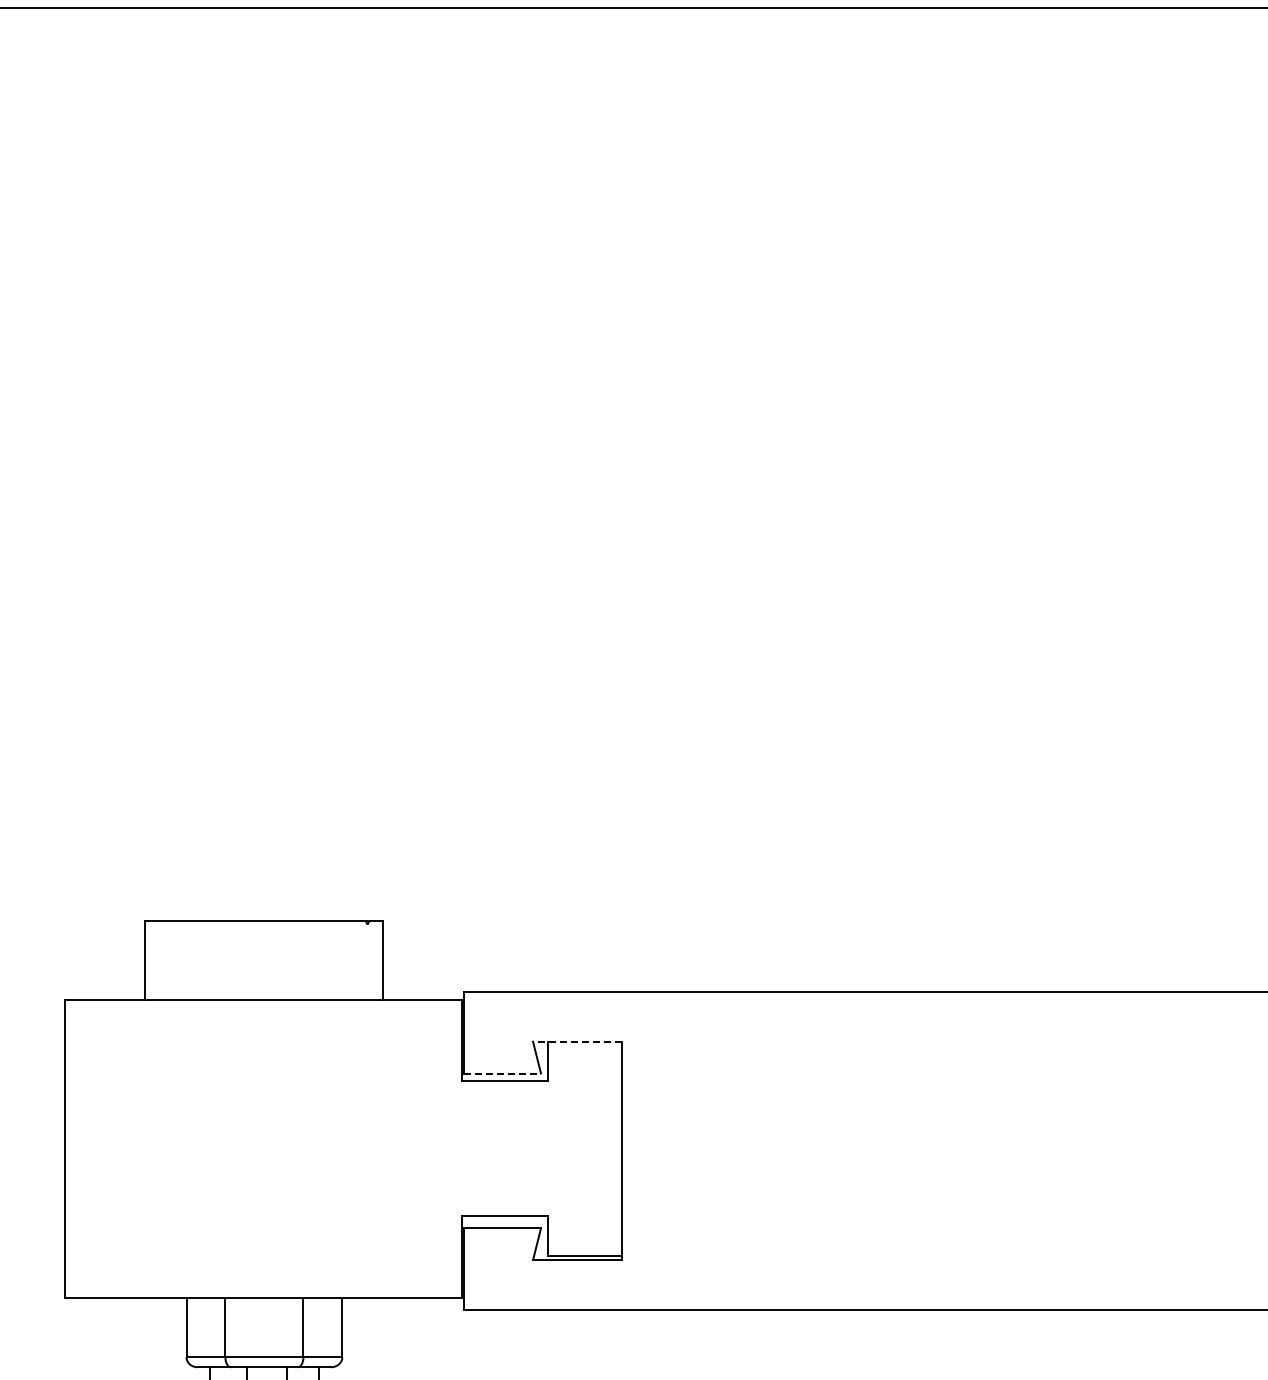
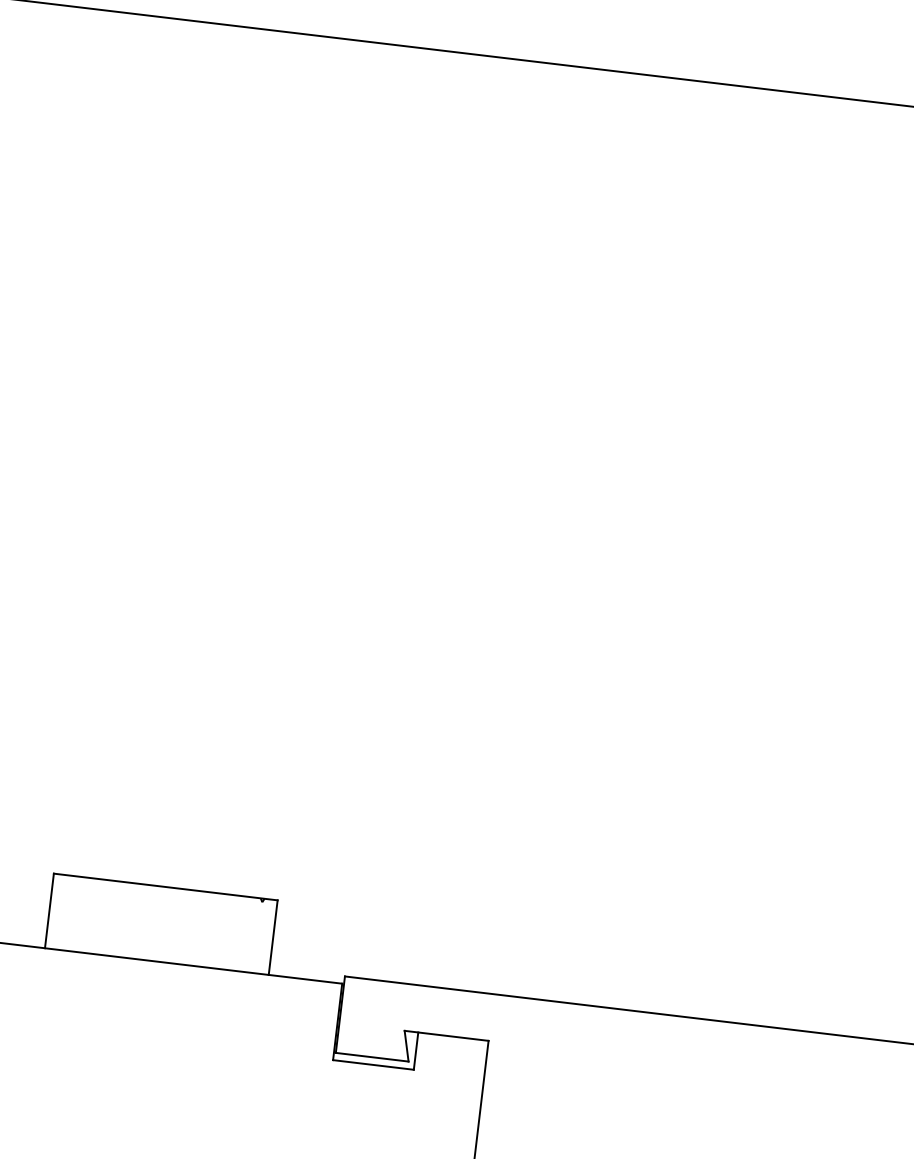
line: (577, 1041) -> (446, 1035), dashed -> solid
line: (502, 1073) -> (372, 1057), dashed -> solid

